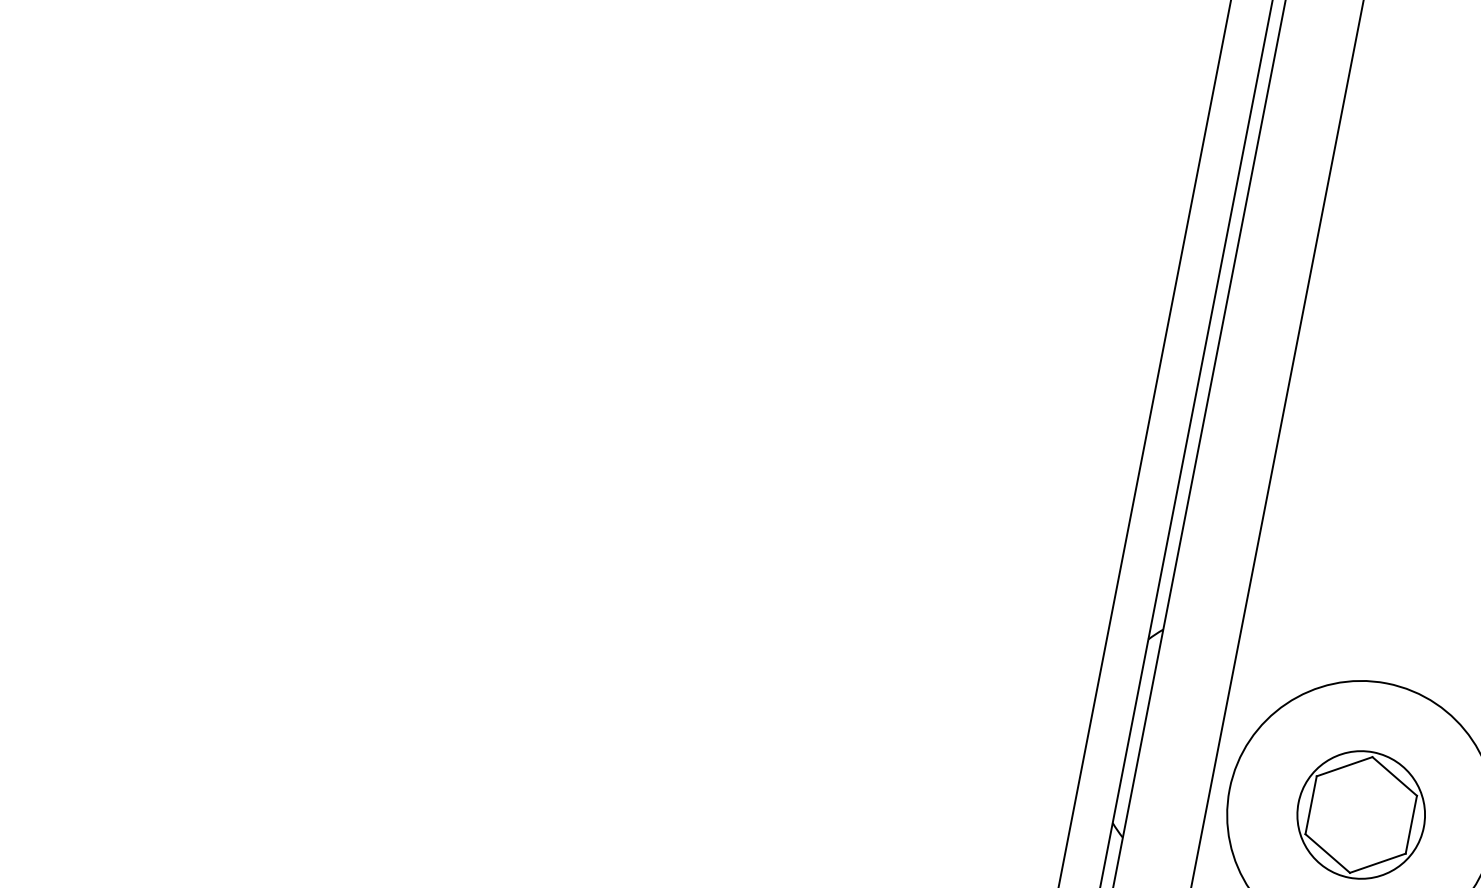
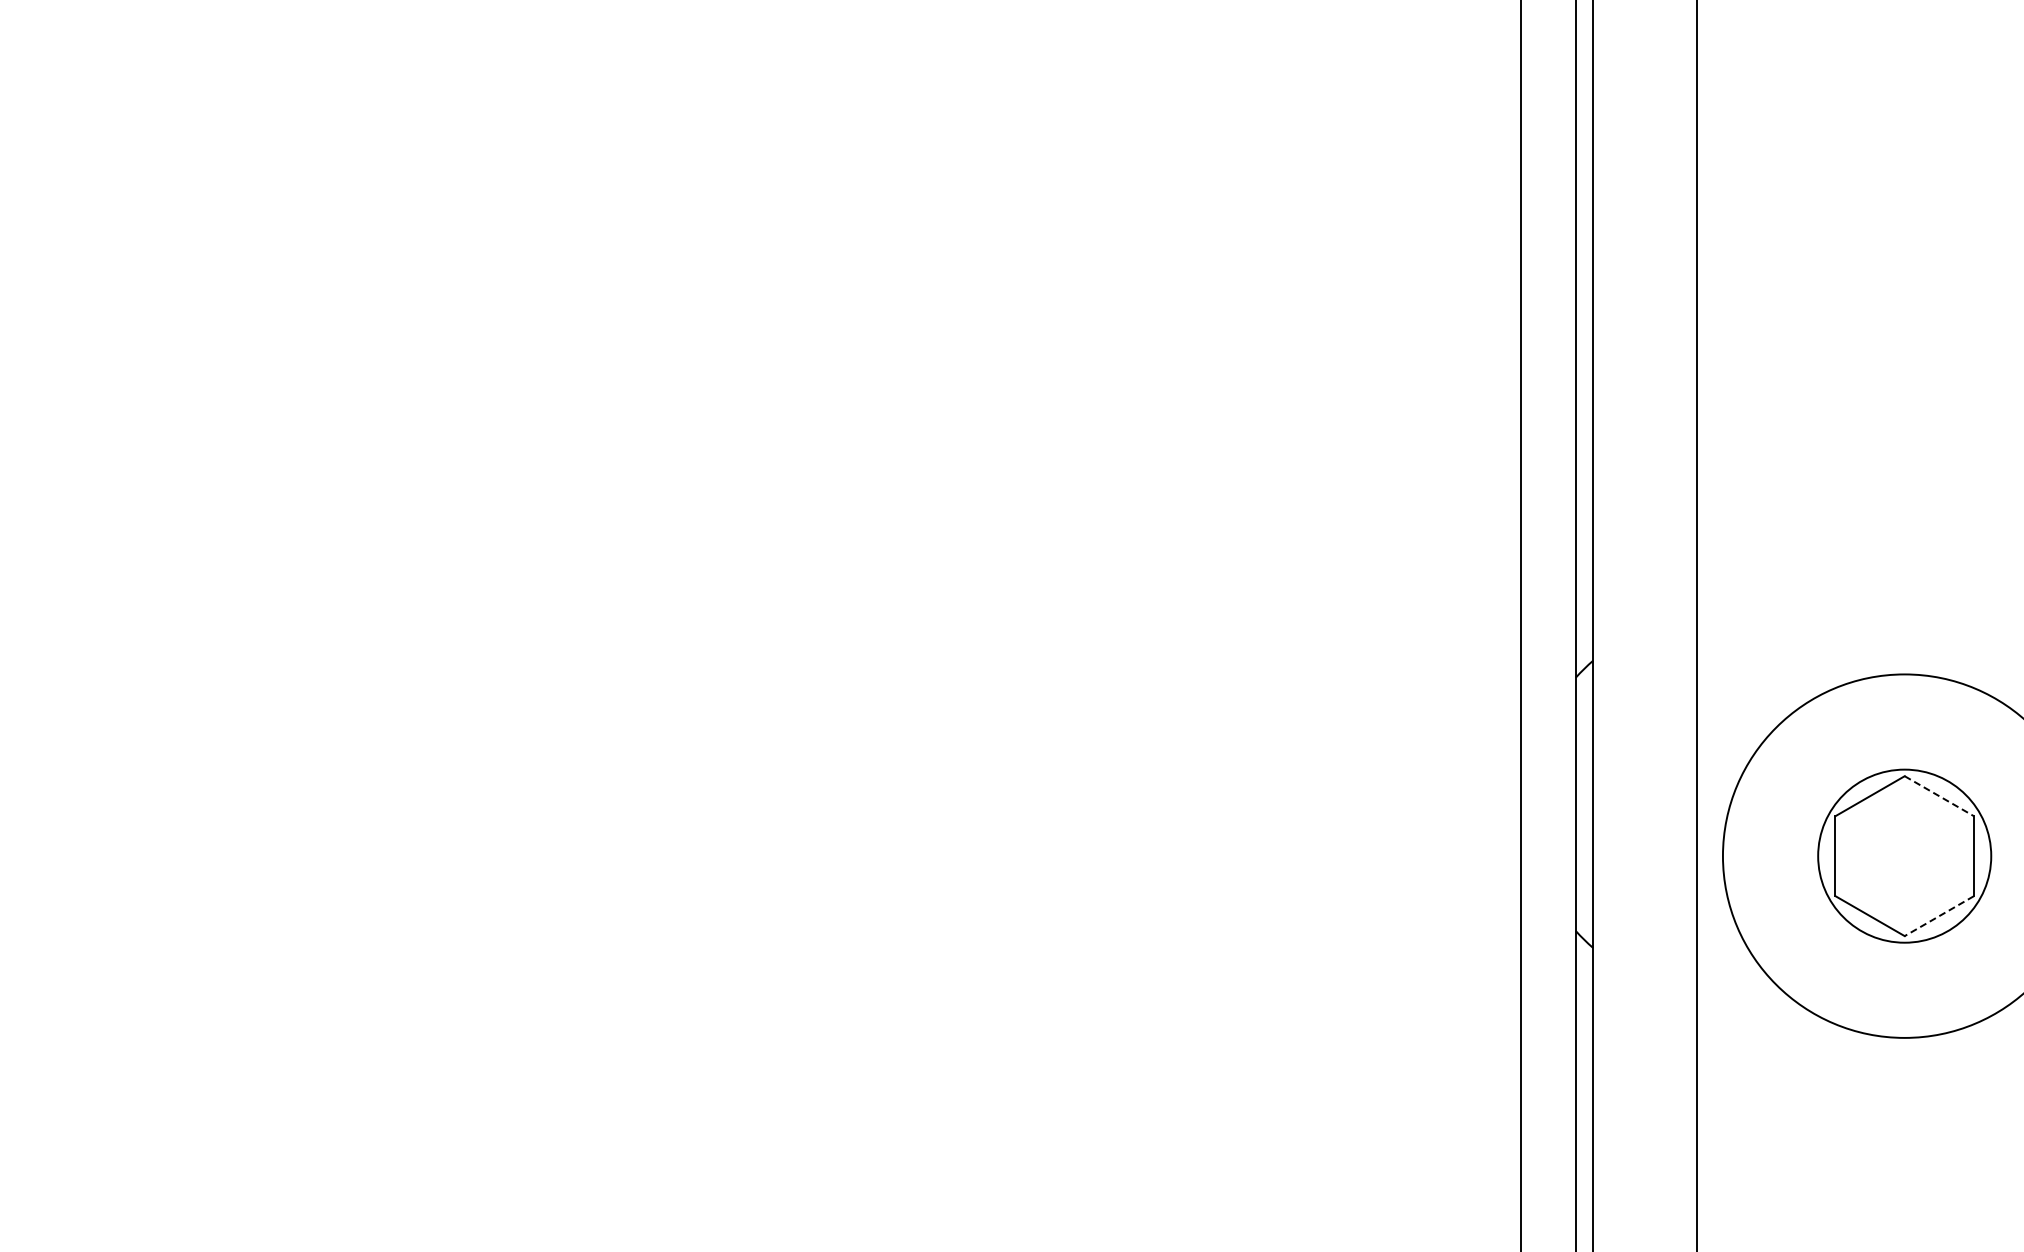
line: (1394, 776) -> (1939, 796), solid -> dashed
line: (1377, 863) -> (1939, 916), solid -> dashed

